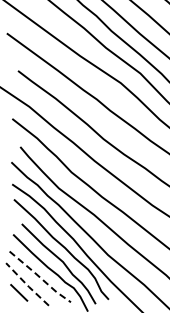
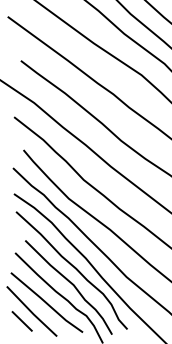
line: (40, 277) -> (47, 303), dashed -> solid
line: (27, 285) -> (31, 312), dashed -> solid

